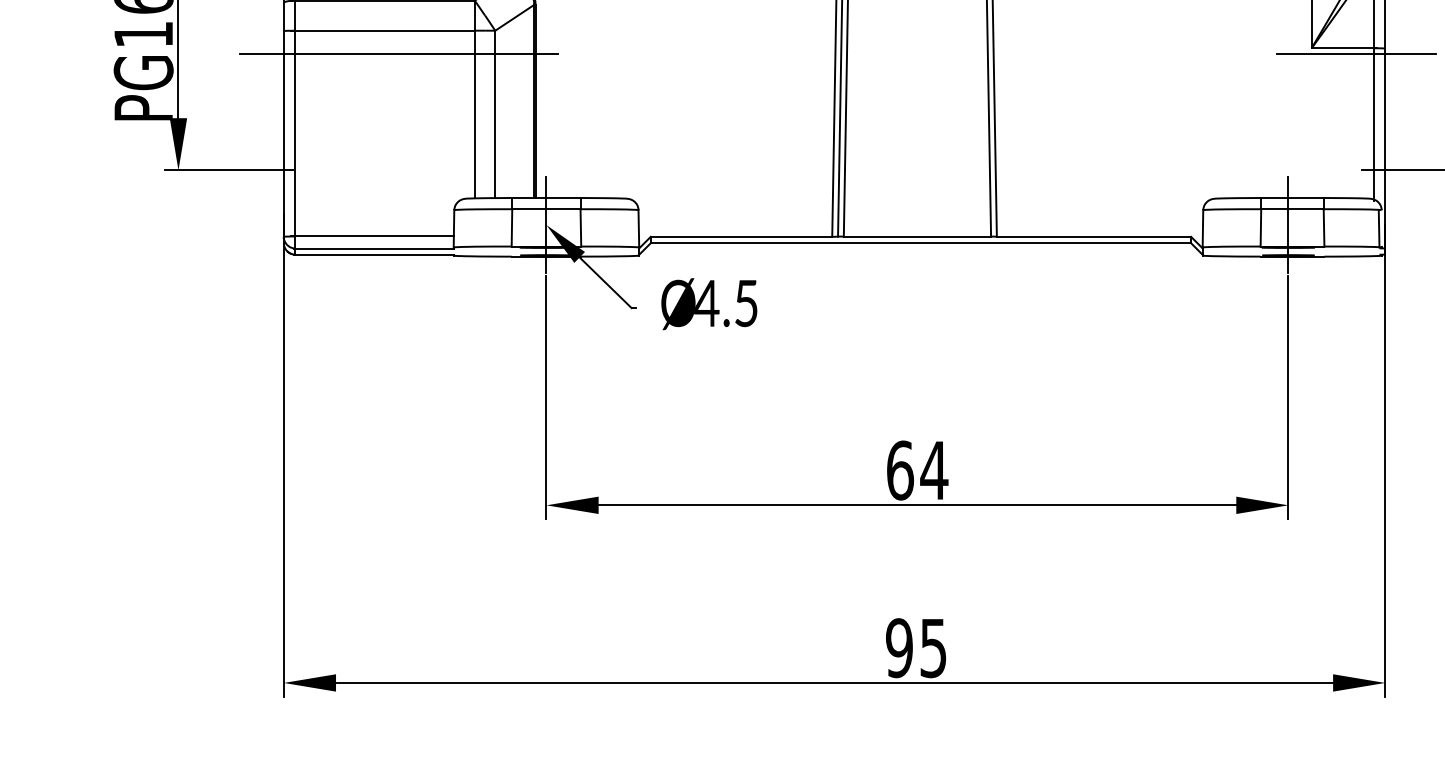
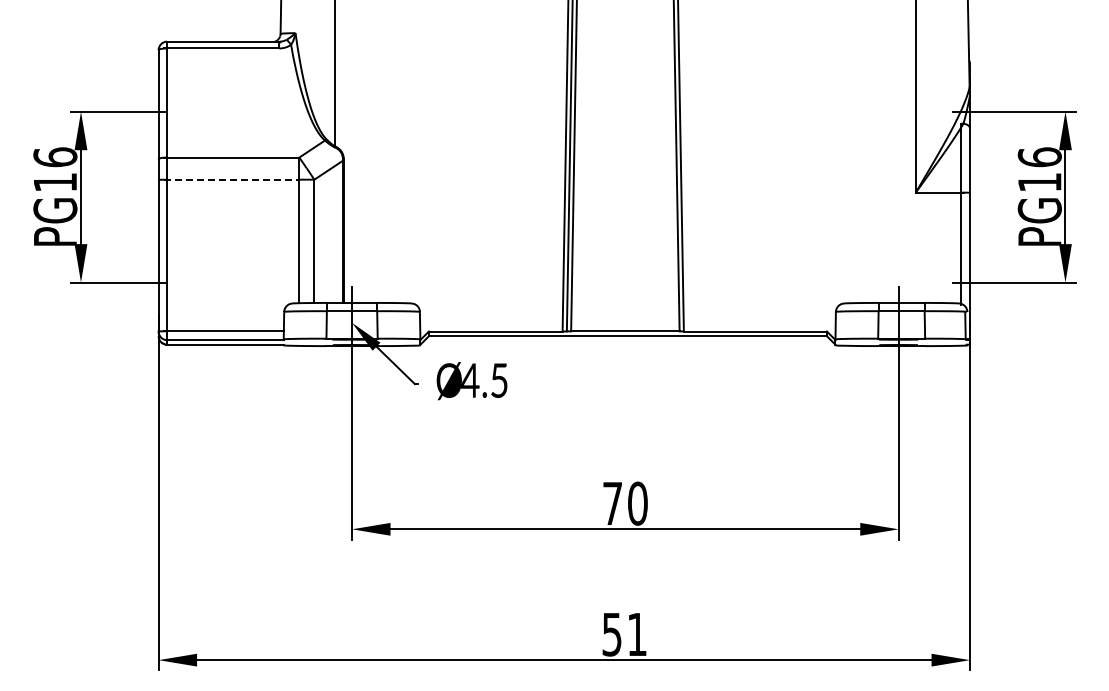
line: (382, 30) -> (231, 179), solid -> dashed
line: (399, 54) -> (243, 197), removed
line: (1356, 54) -> (948, 197), removed
text: (917, 470) -> (625, 503), 64 -> 70
text: (916, 648) -> (624, 634), 95 -> 51

